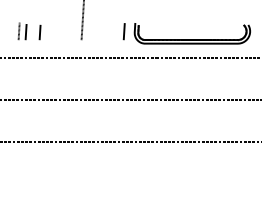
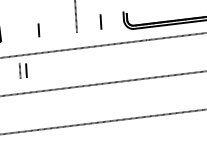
part: (22, 31) -> (23, 70), moved
line: (123, 31) -> (100, 22), moved

